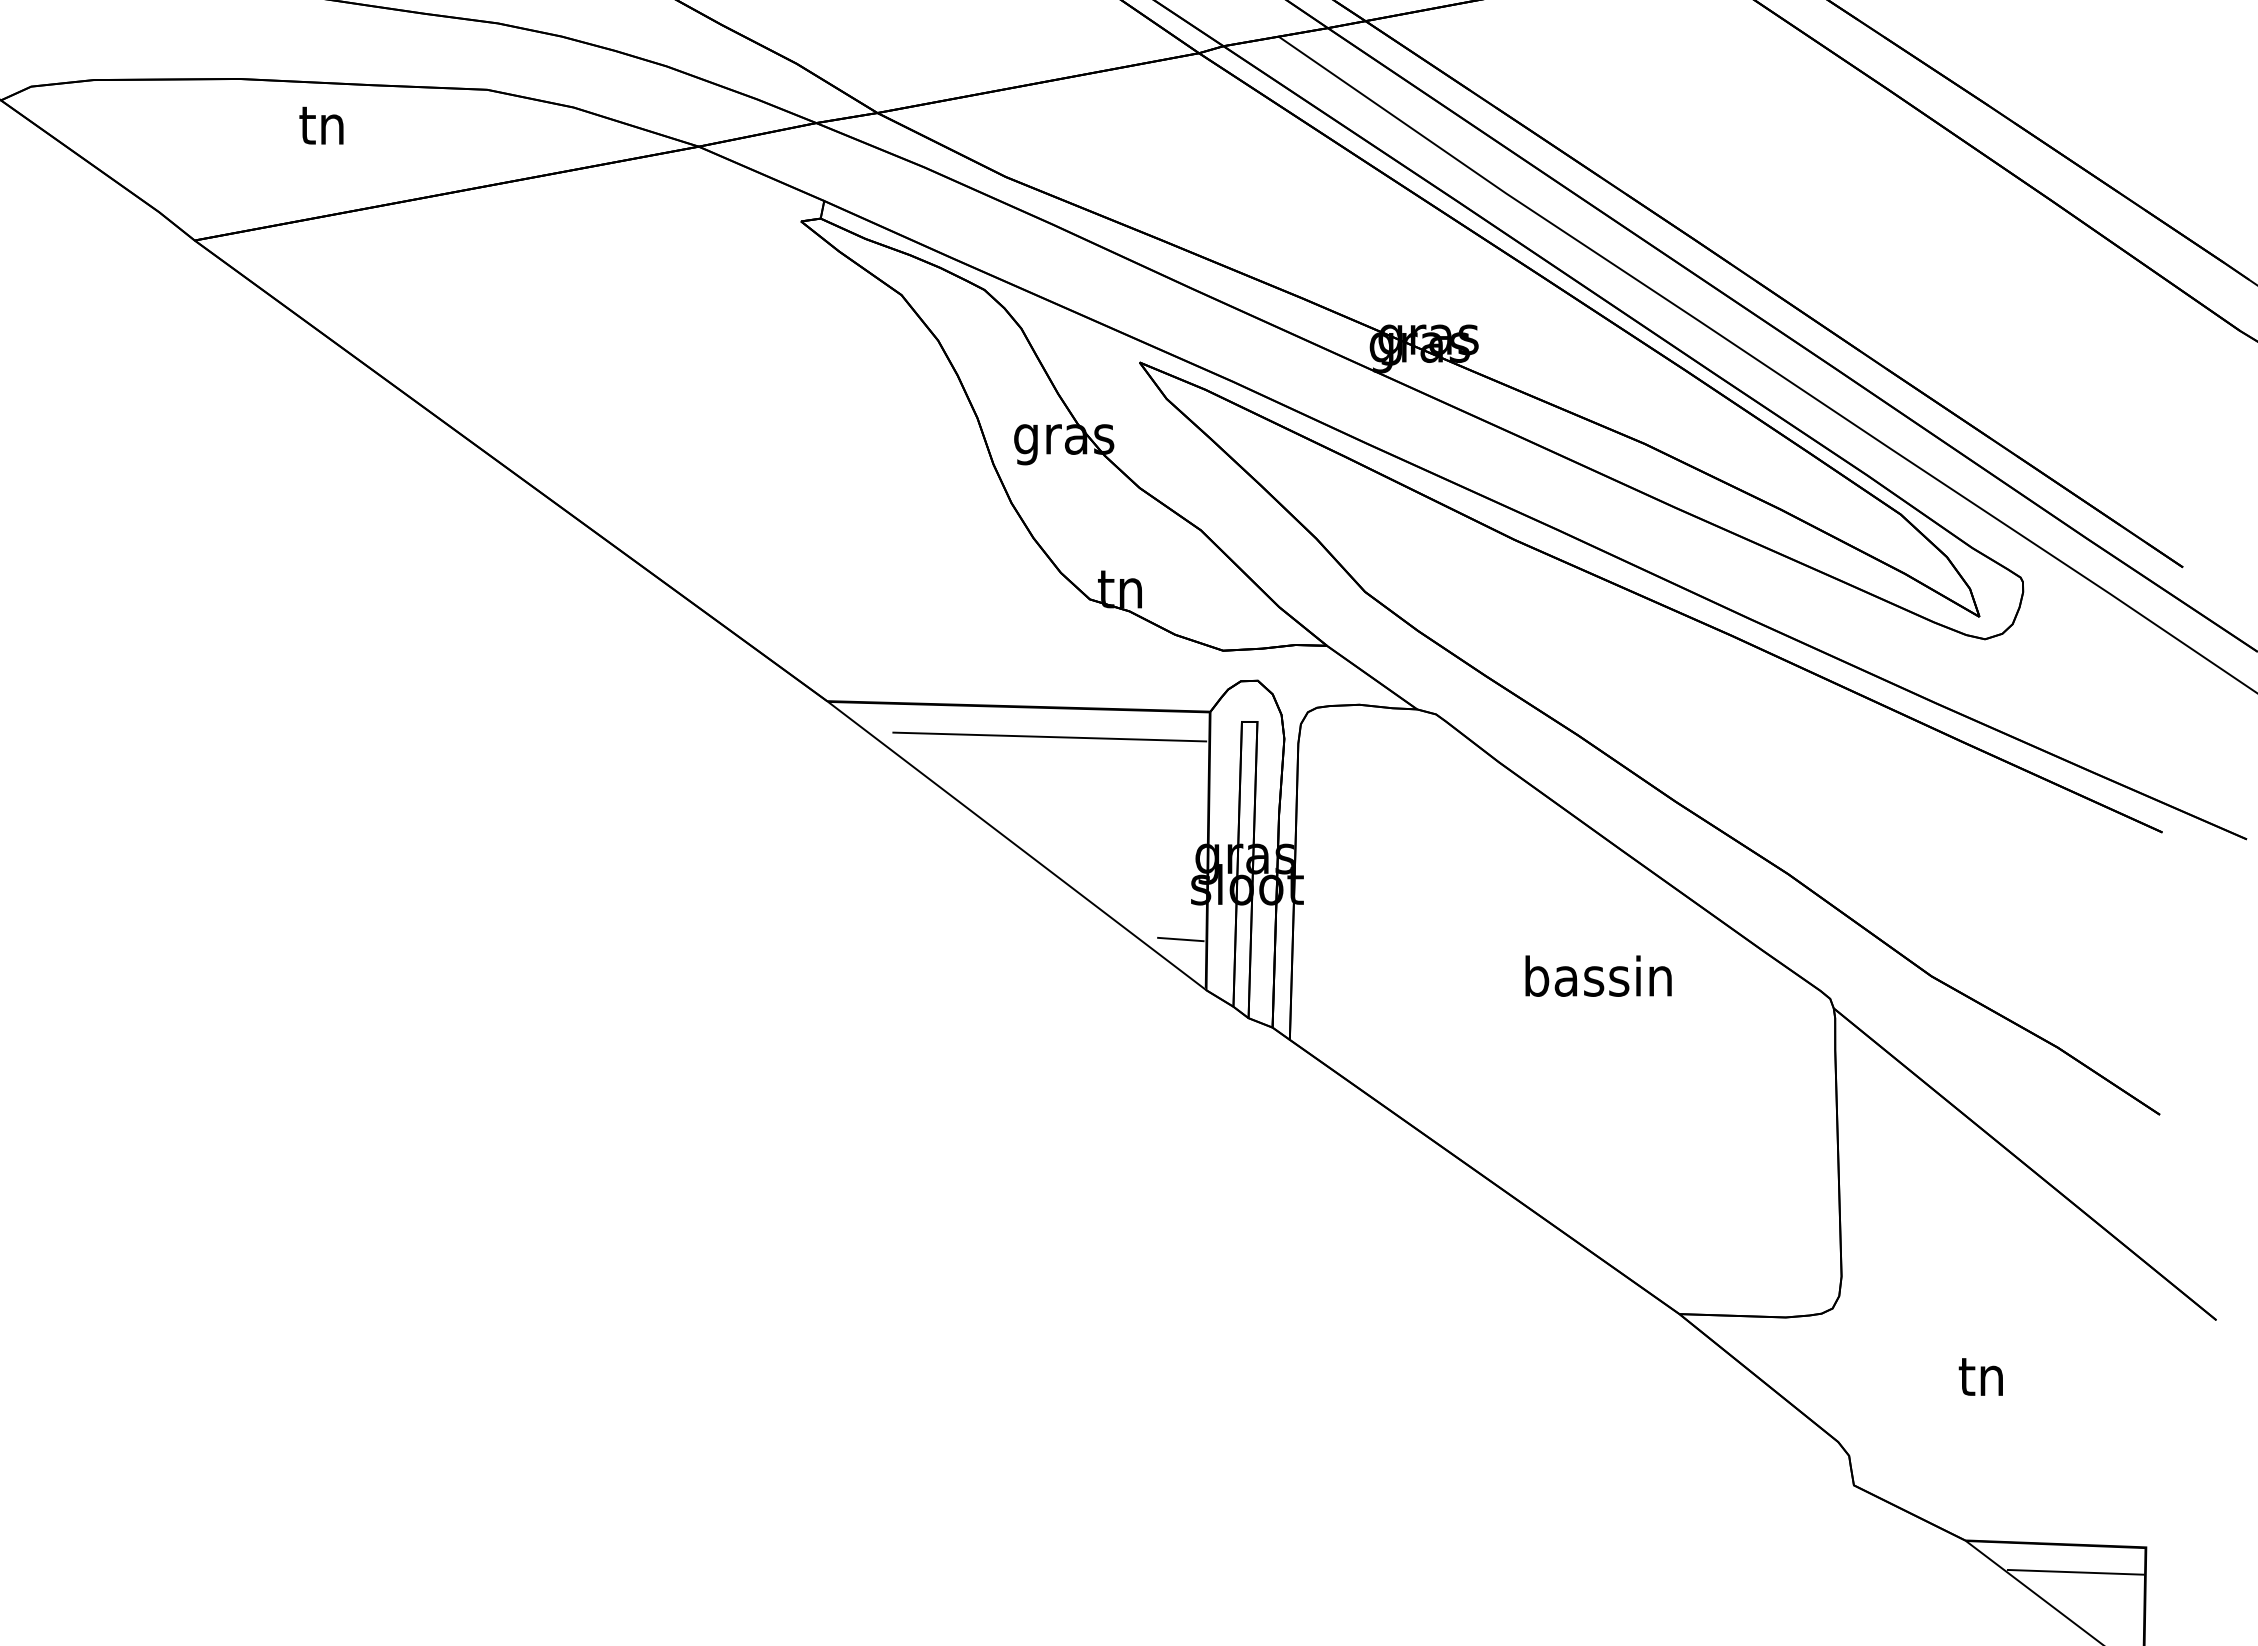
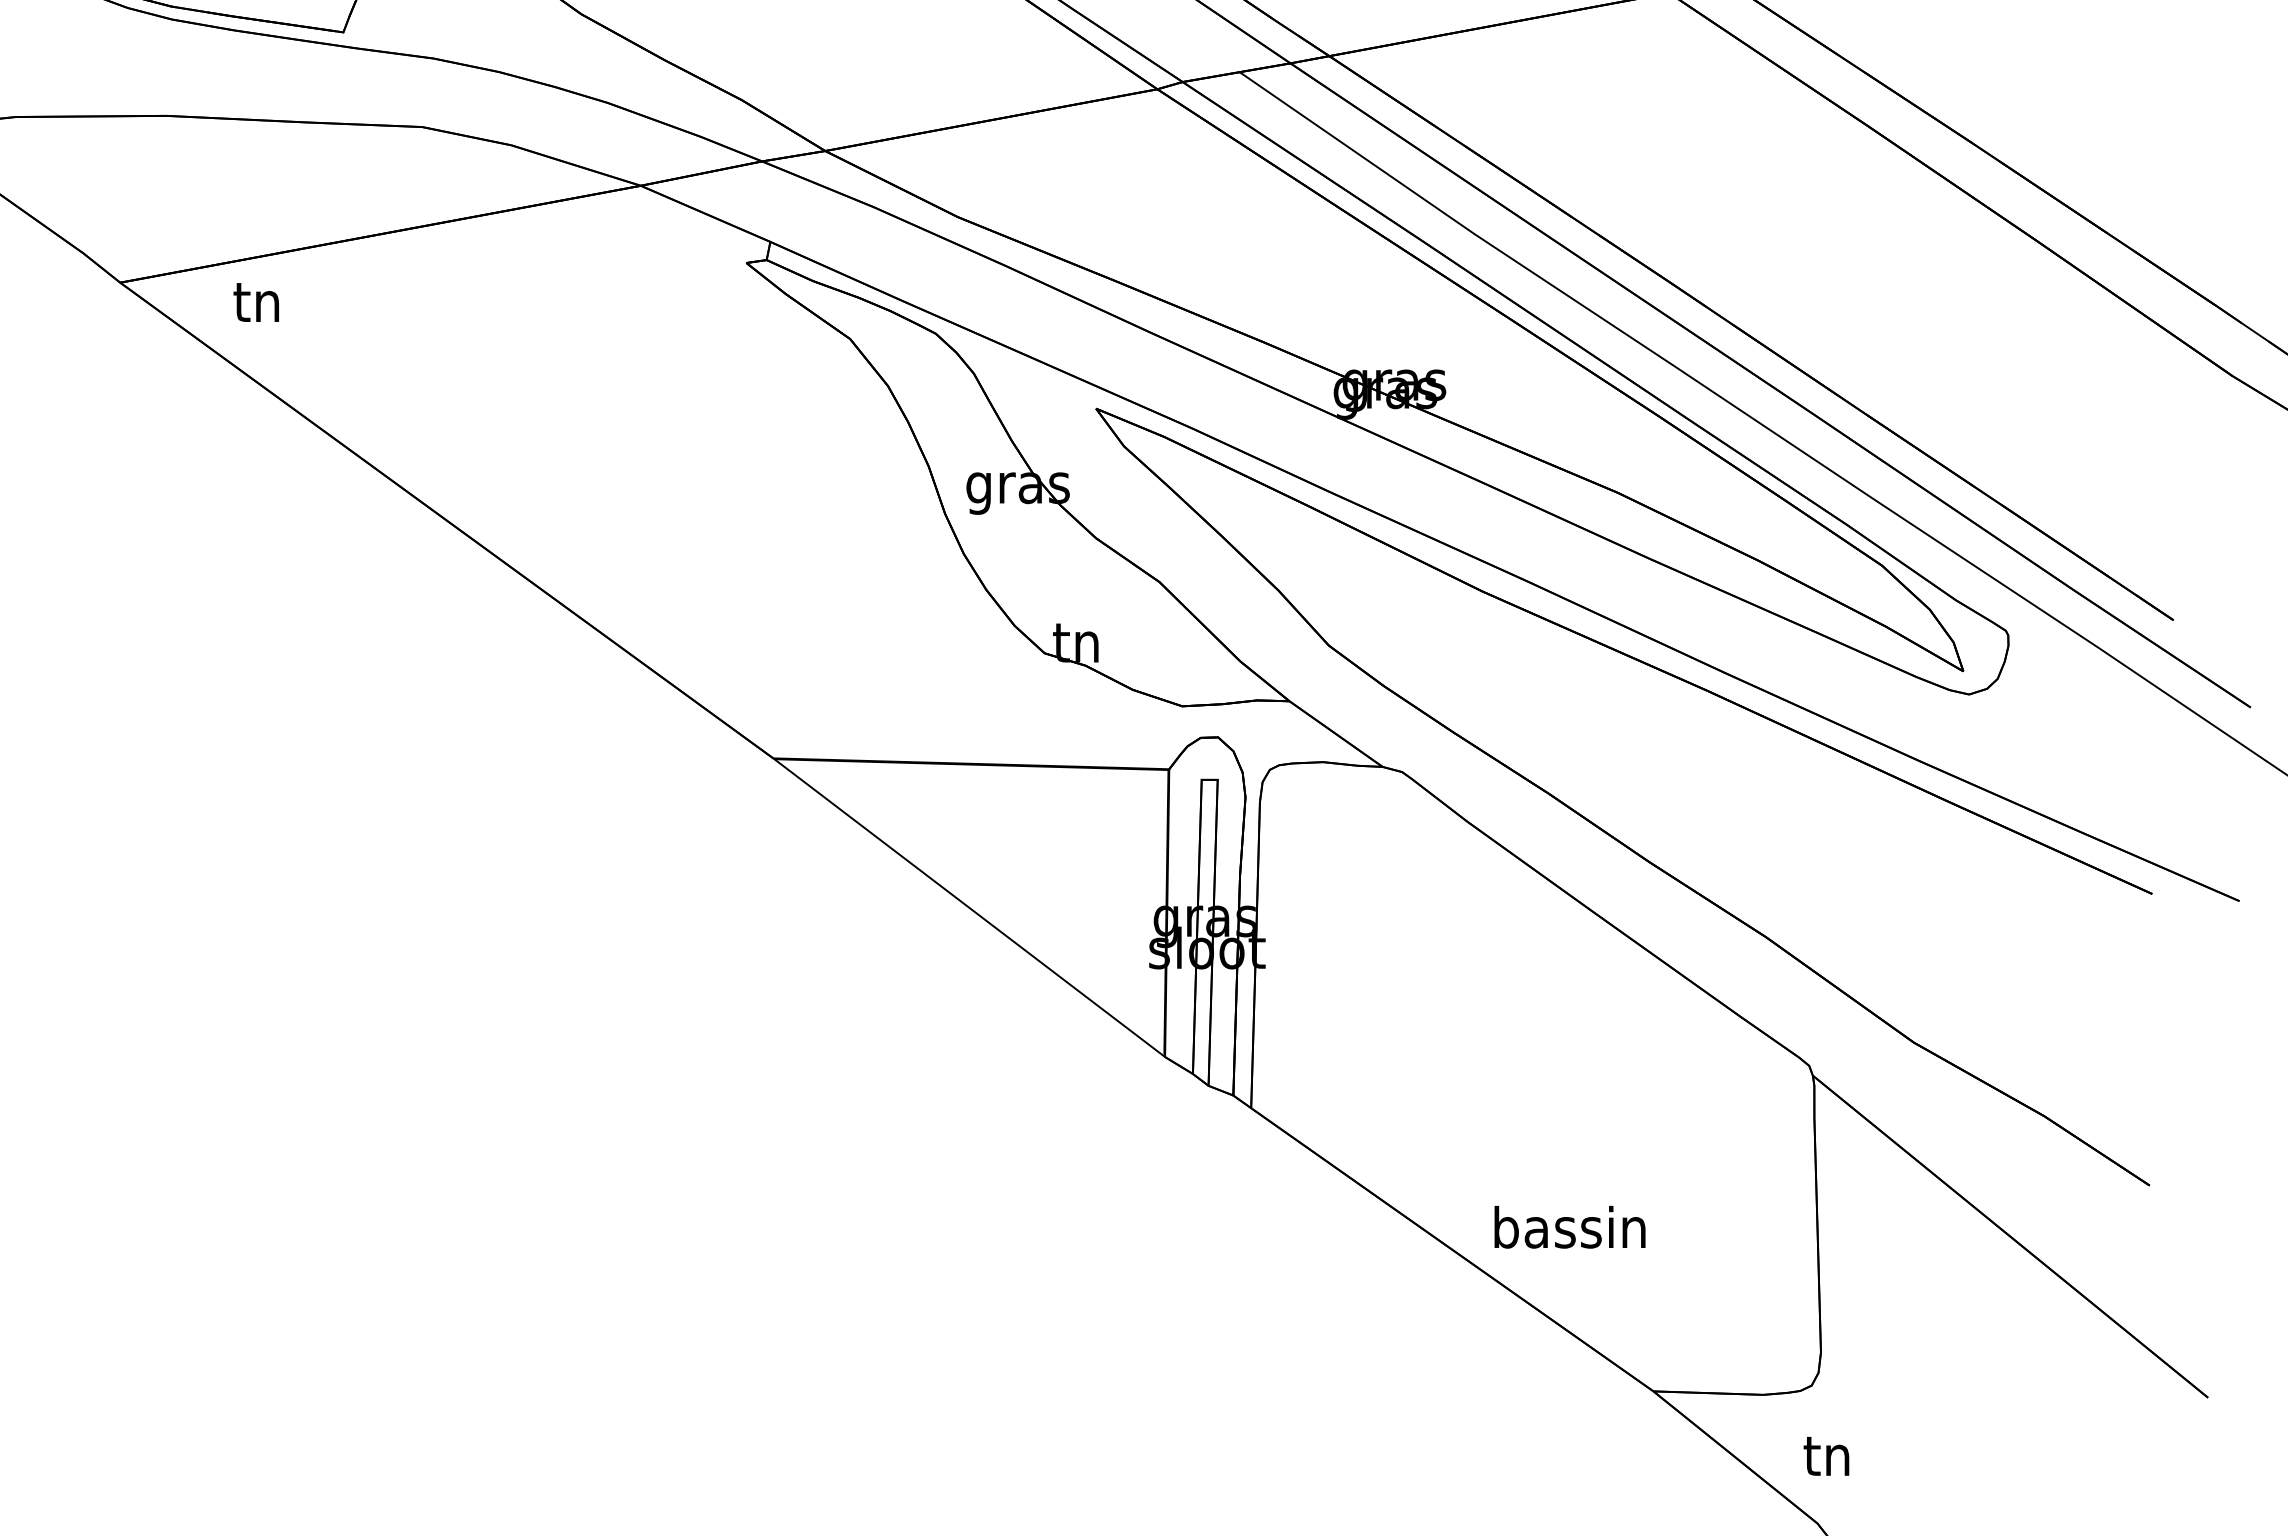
text: (321, 125) -> (256, 302), moved
line: (1049, 736) -> (1002, 794), removed
line: (1180, 939) -> (1138, 1004), removed
text: (1598, 975) -> (1569, 1226), moved
text: (1980, 1376) -> (1826, 1455), moved

